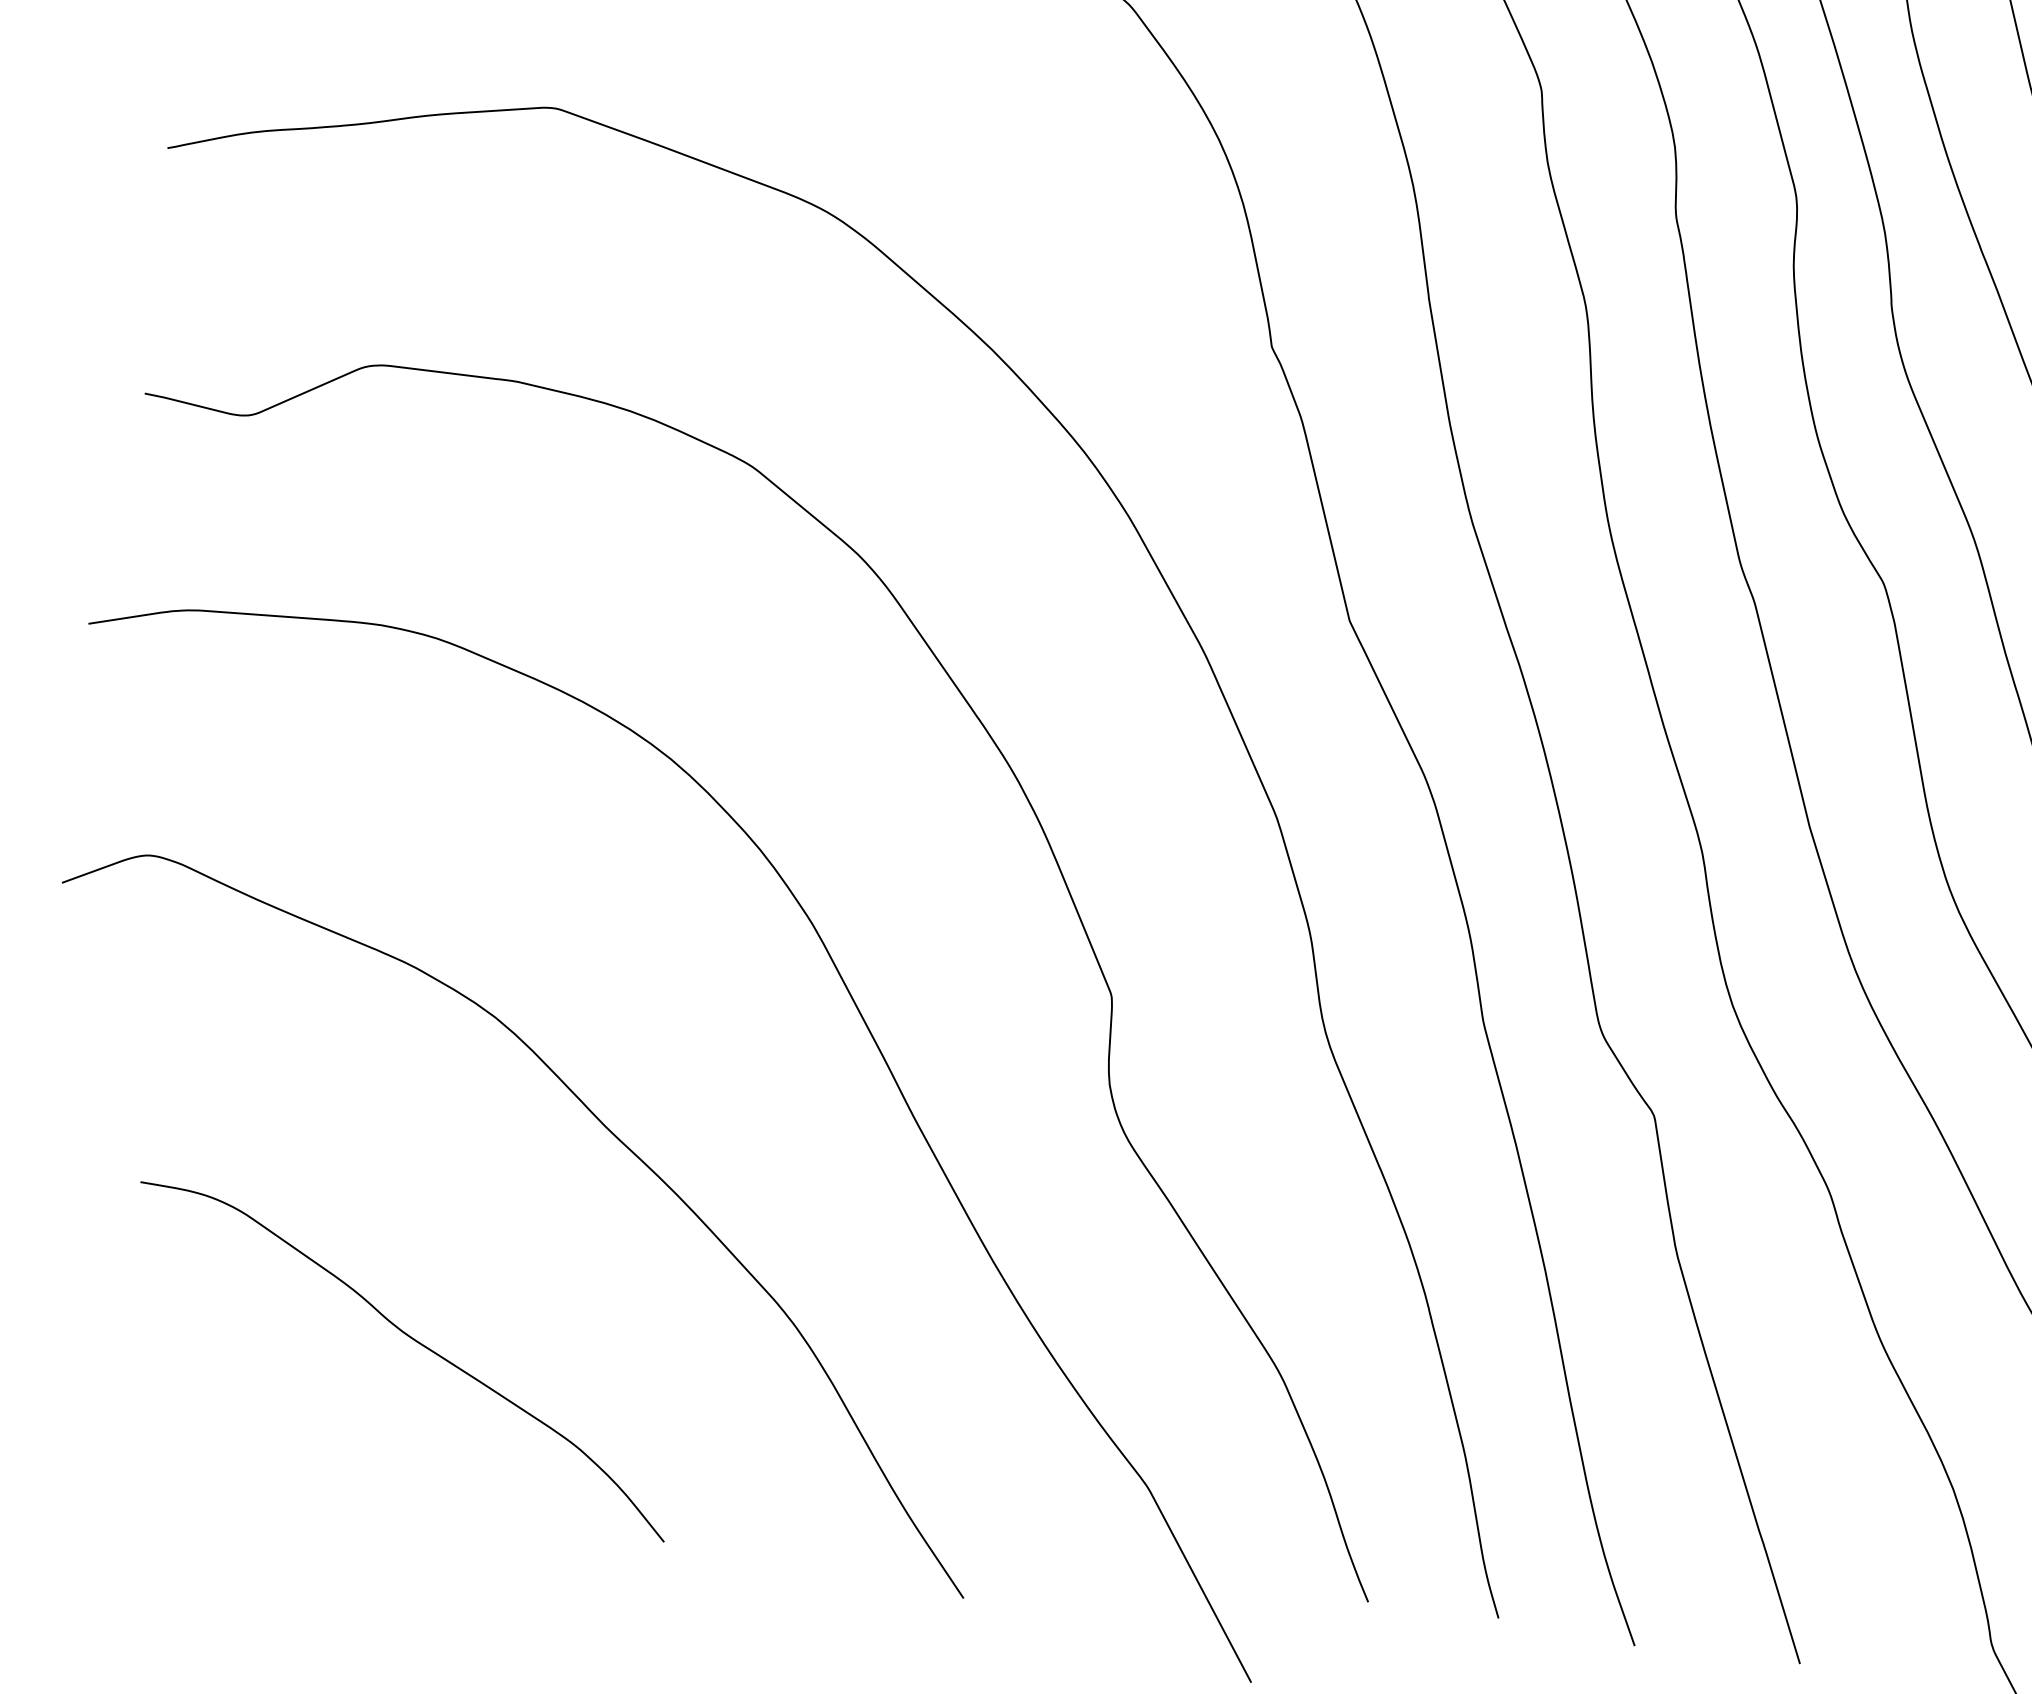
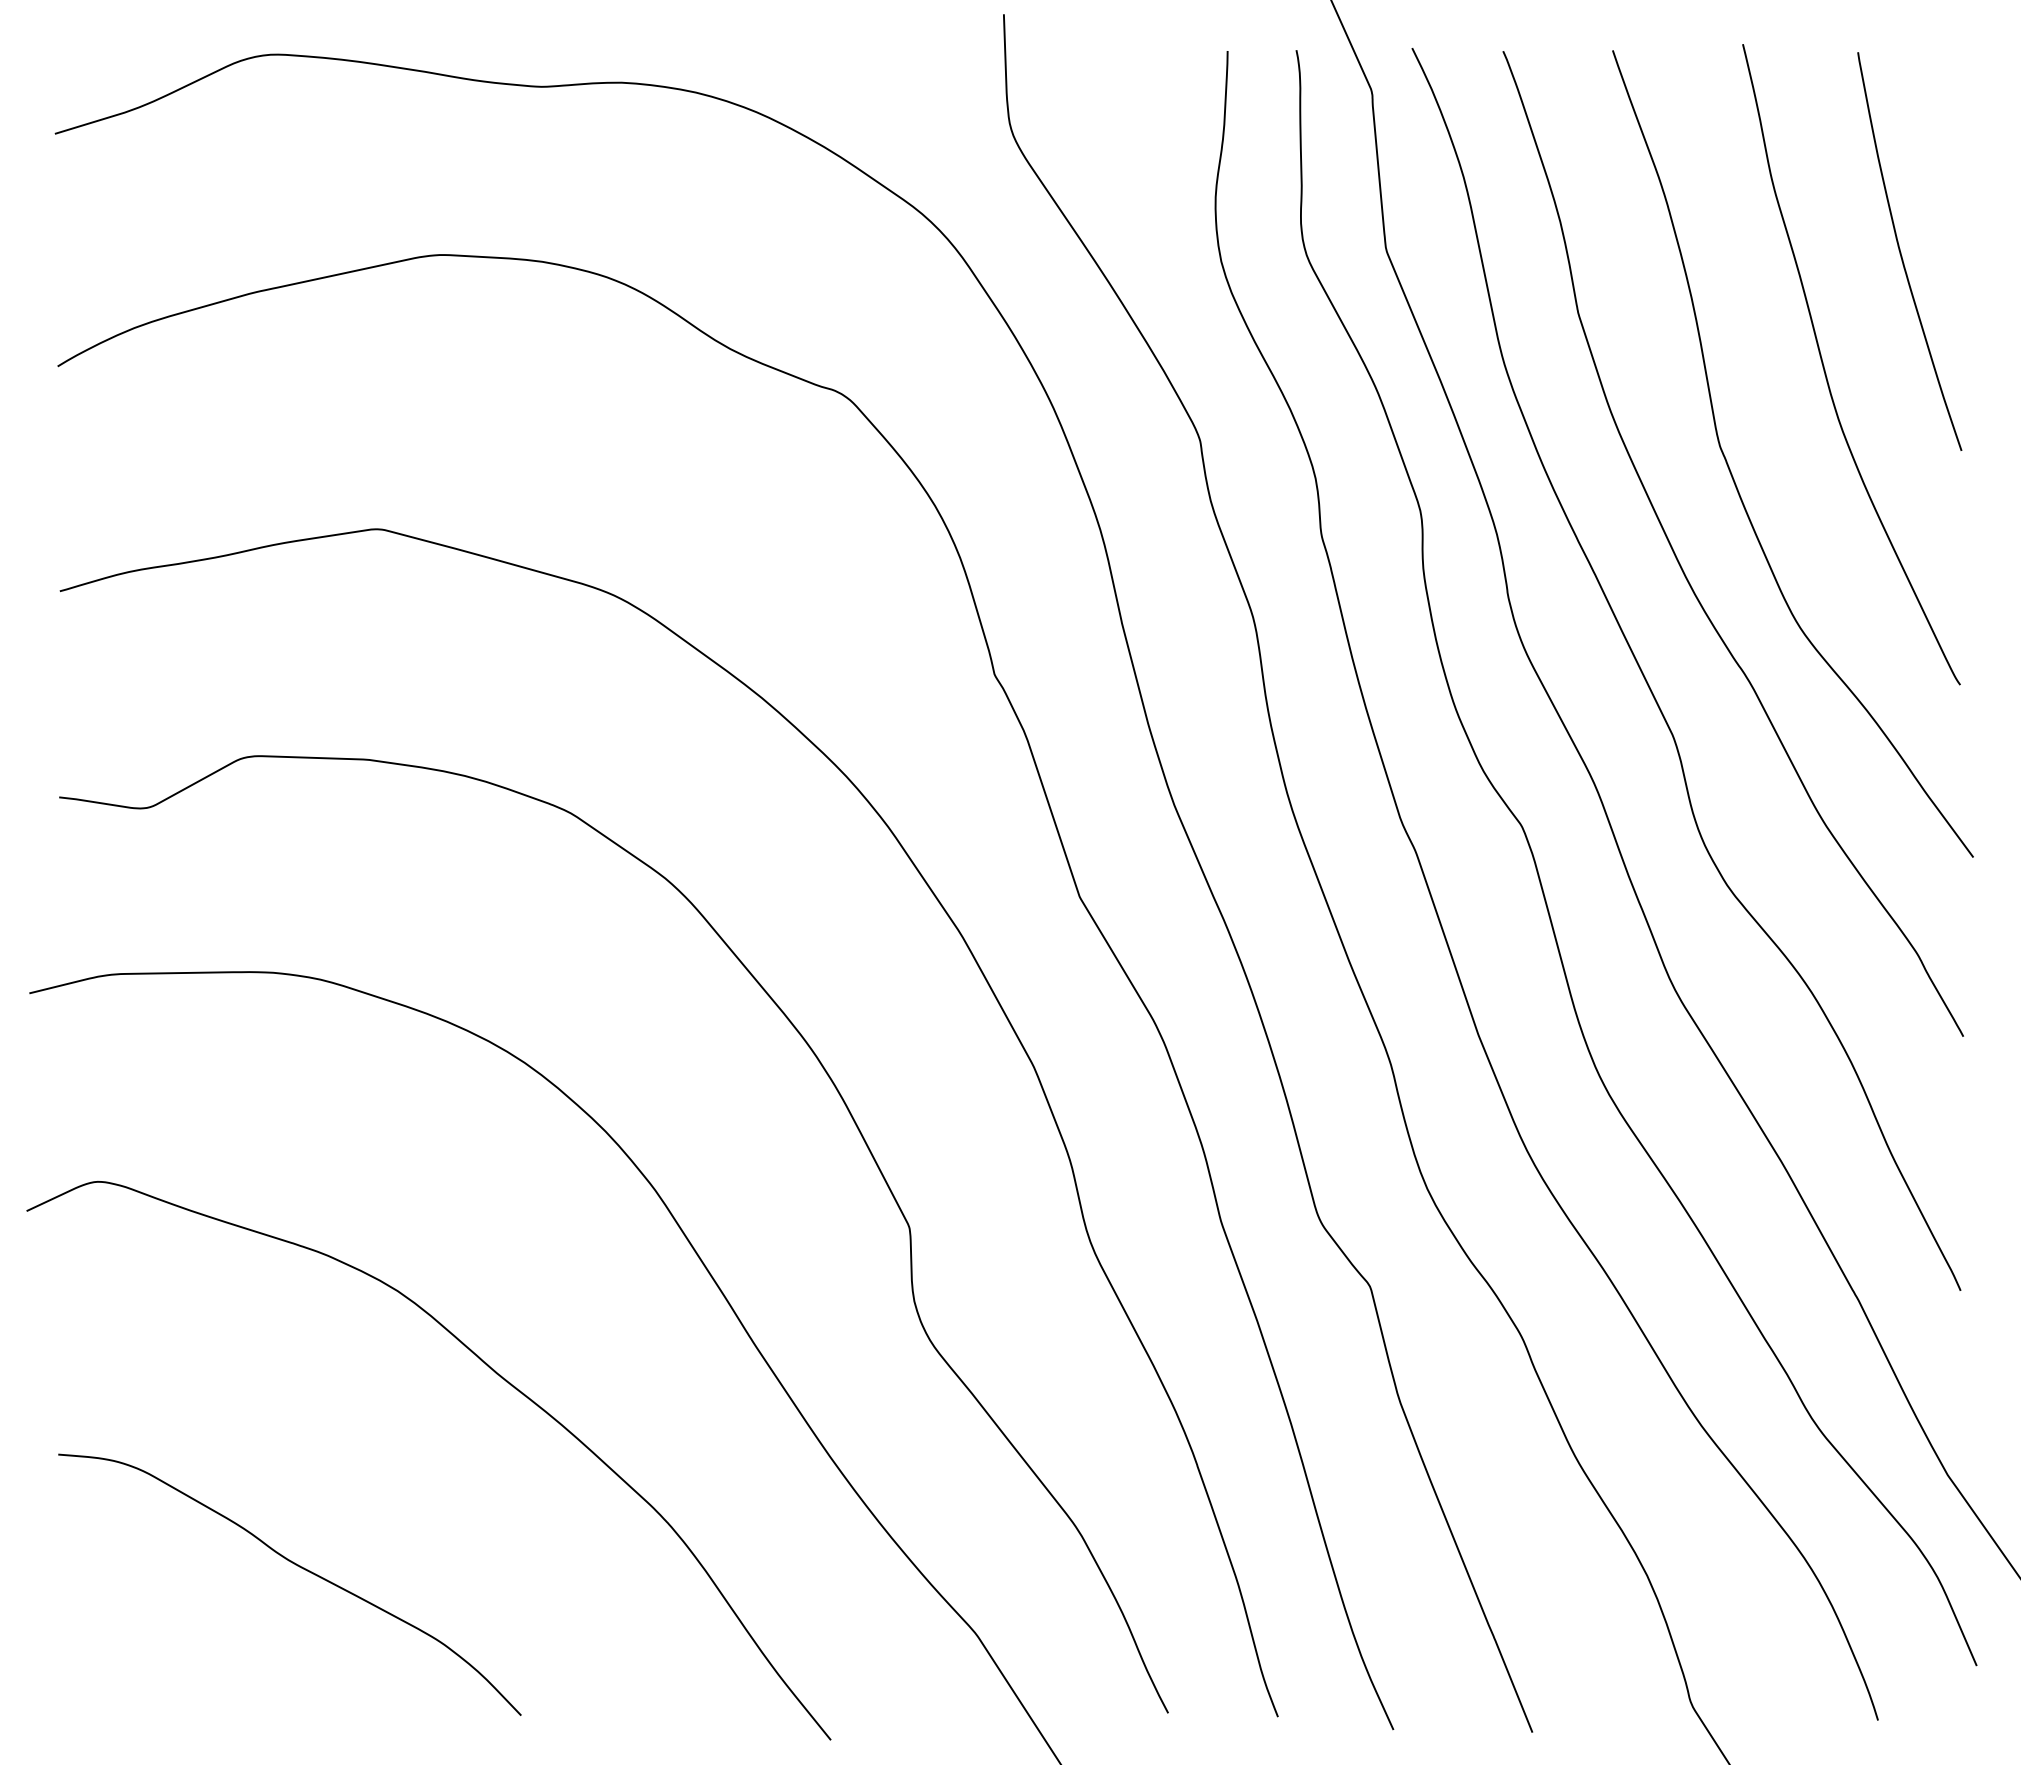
curve: (413, 1340) -> (297, 1566), moved

